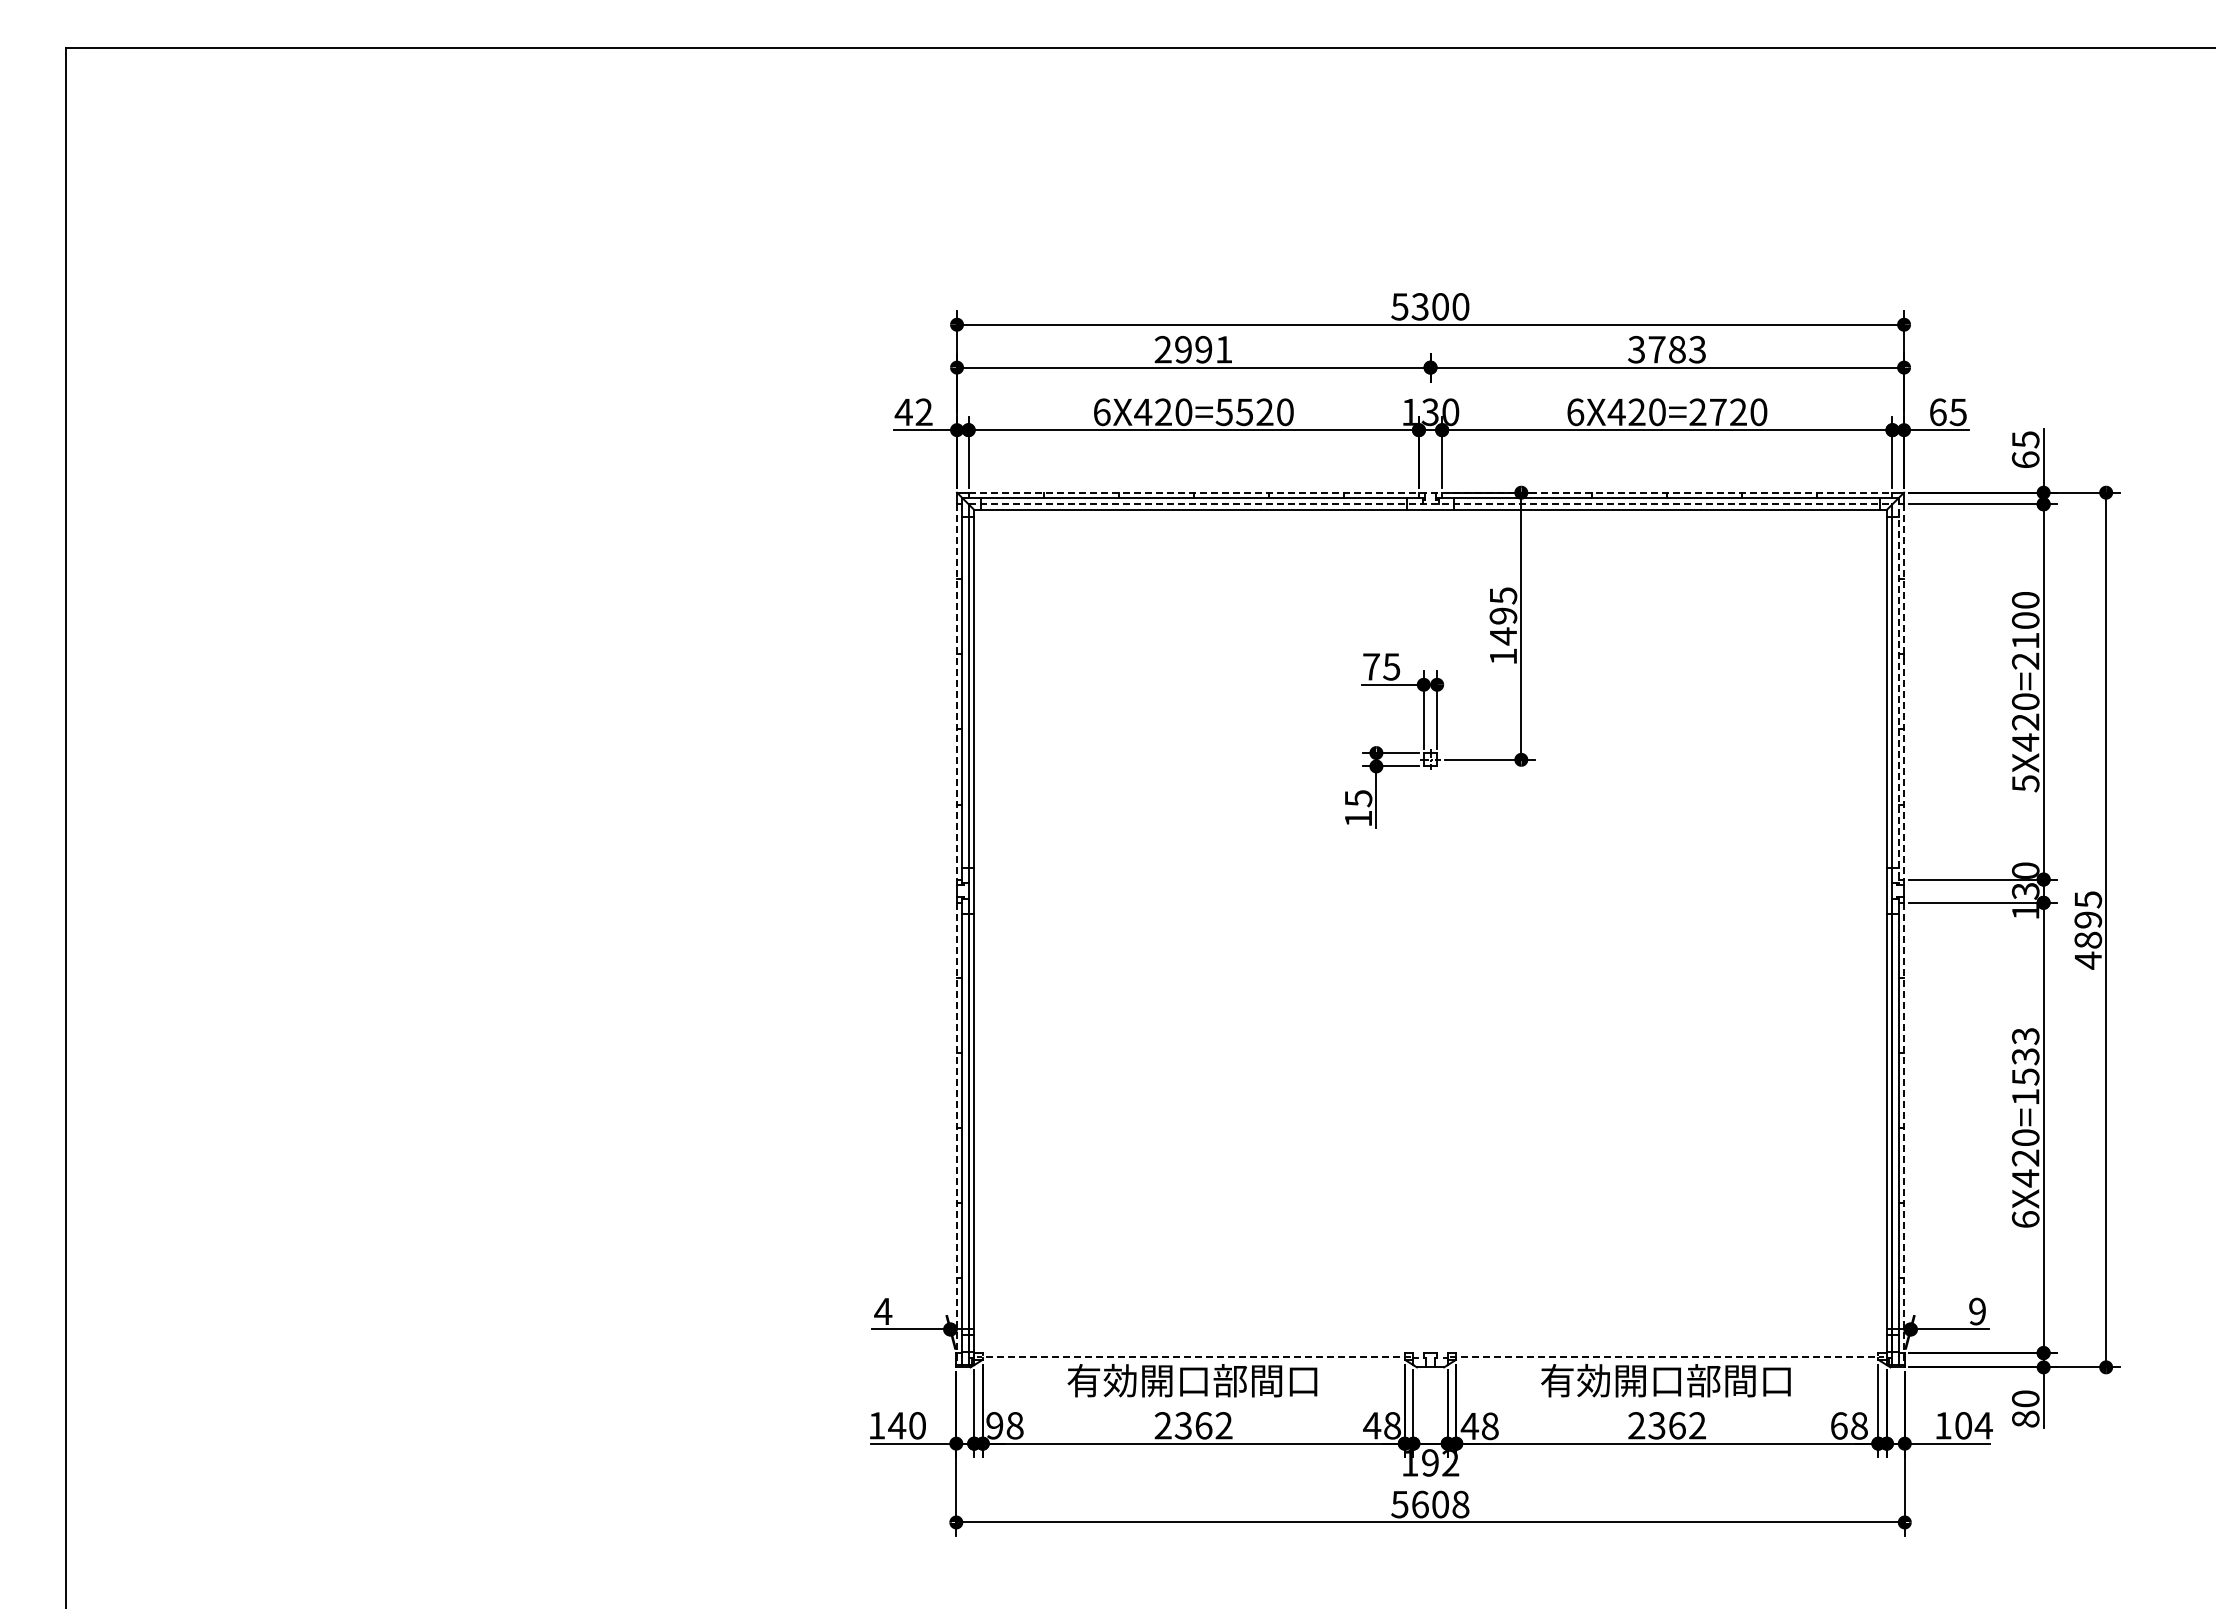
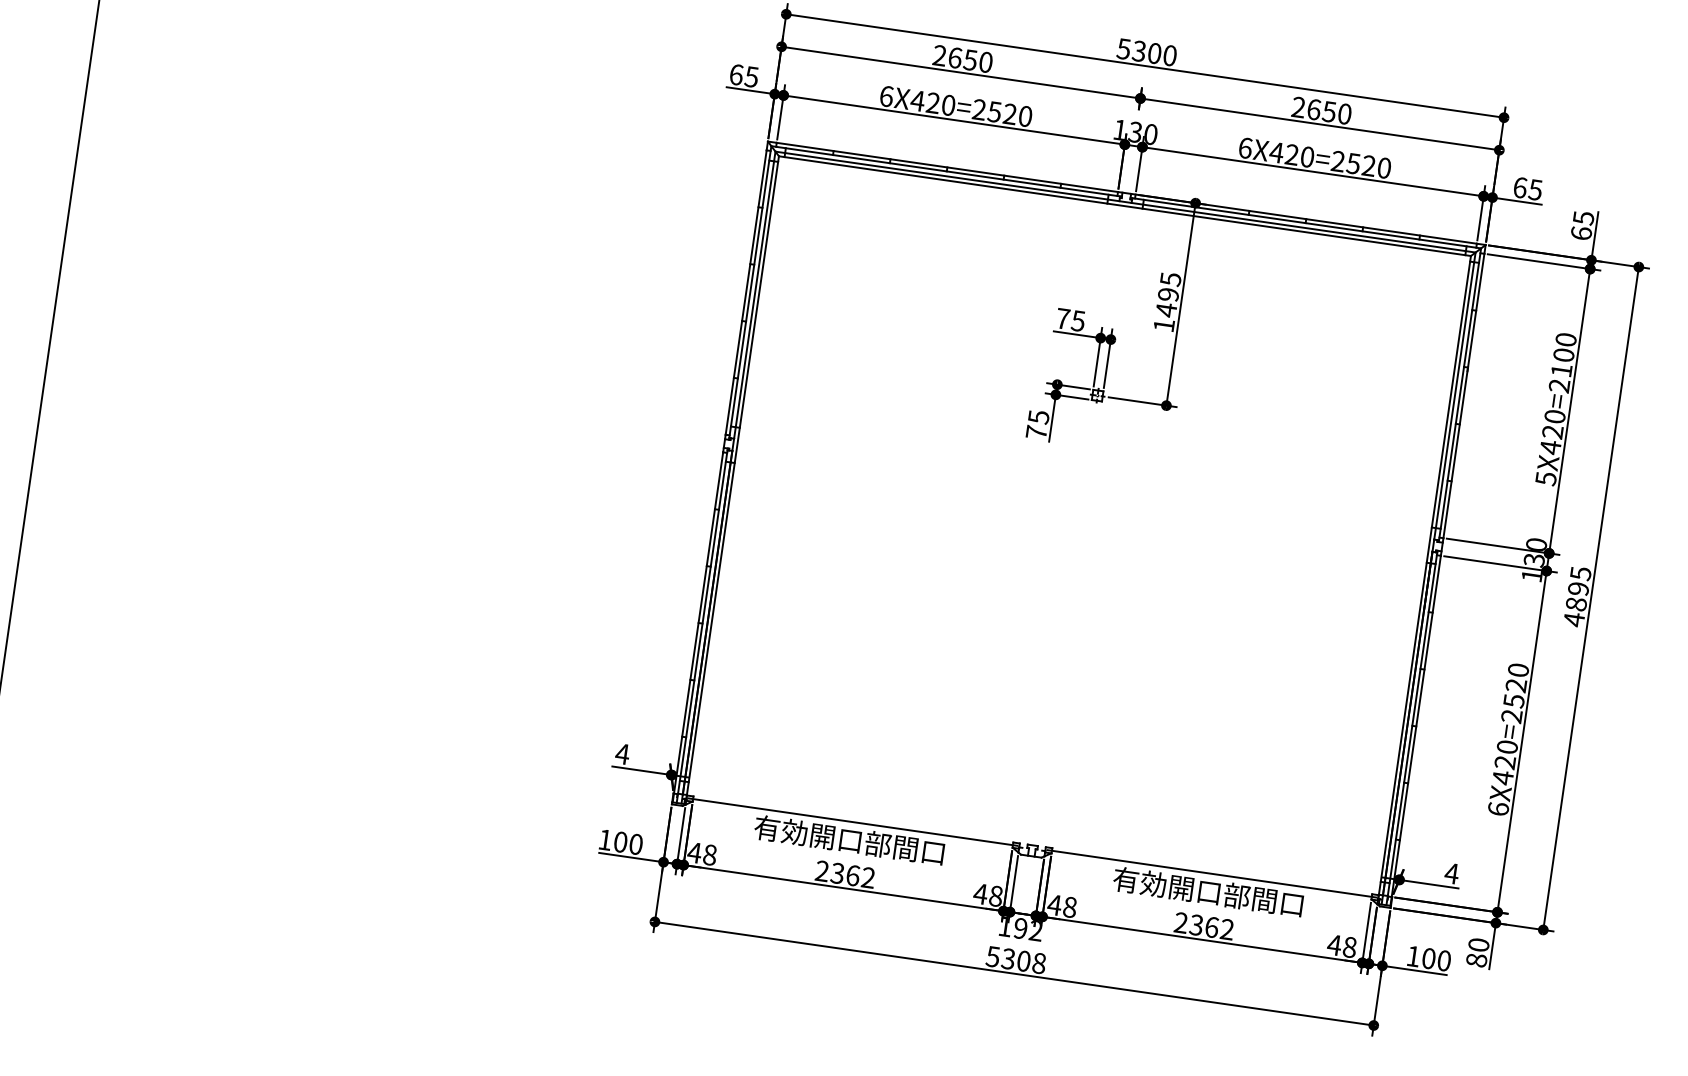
text: (1203, 349) -> (970, 59), 2991 -> 2650
text: (1667, 349) -> (1322, 110), 3783 -> 2650
text: (913, 412) -> (743, 76), 42 -> 65
text: (1223, 412) -> (978, 109), 6X420=5520 -> 6X420=2520
text: (1717, 412) -> (1353, 163), 6X420=2720 -> 6X420=2520
line: (1430, 492) -> (1126, 193), dashed -> solid
line: (1430, 504) -> (1125, 202), dashed -> solid
line: (957, 691) -> (746, 292), dashed -> solid
line: (1898, 691) -> (1459, 395), dashed -> solid
line: (1904, 691) -> (1464, 395), dashed -> solid
text: (1358, 818) -> (1036, 432), 15 -> 75
text: (2025, 1066) -> (1515, 693), 6X420=1533 -> 6X420=2520
line: (957, 1133) -> (698, 627), dashed -> solid
line: (1904, 1133) -> (1416, 730), dashed -> solid
text: (1977, 1311) -> (1451, 873), 9 -> 4
line: (1193, 1356) -> (852, 822), dashed -> solid
line: (1667, 1356) -> (1212, 873), dashed -> solid
text: (897, 1425) -> (620, 842), 140 -> 100
text: (994, 1425) -> (694, 852), 98 -> 48
text: (1838, 1425) -> (1334, 944), 68 -> 48
text: (1983, 1425) -> (1444, 960), 104 -> 100
text: (1419, 1504) -> (1007, 958), 5608 -> 5308

